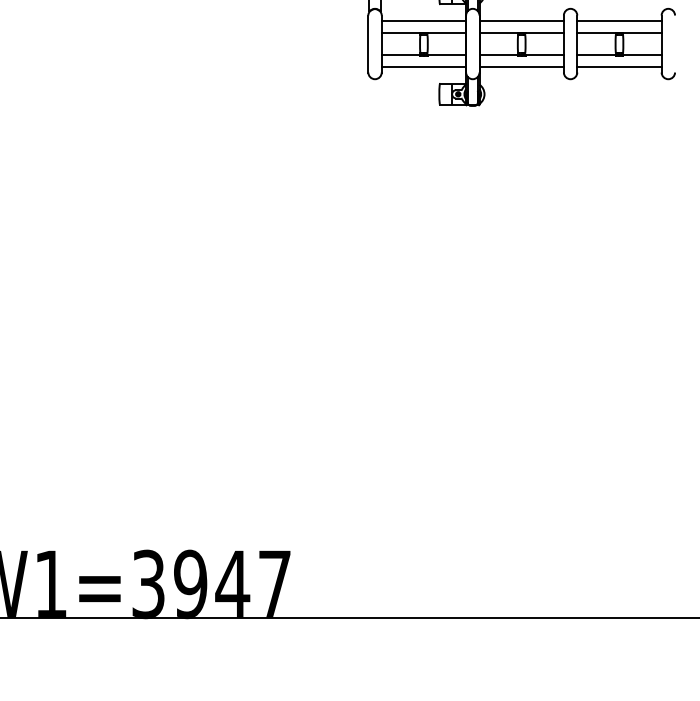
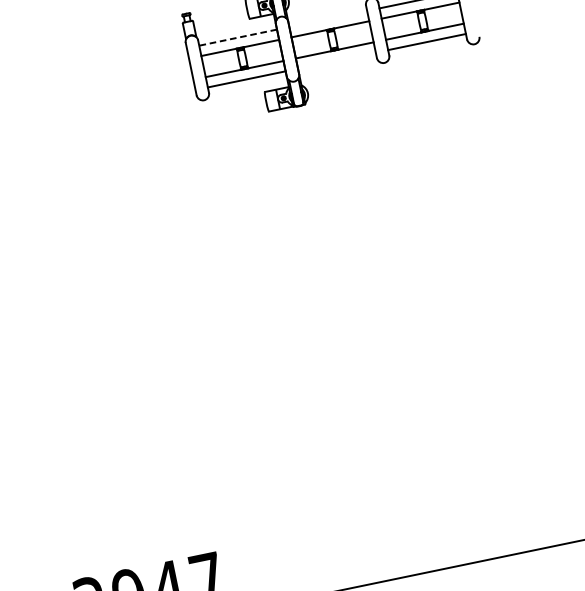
line: (423, 21) -> (237, 37), solid -> dashed
line: (521, 21) -> (328, 19), removed
line: (521, 66) -> (336, 60), removed

